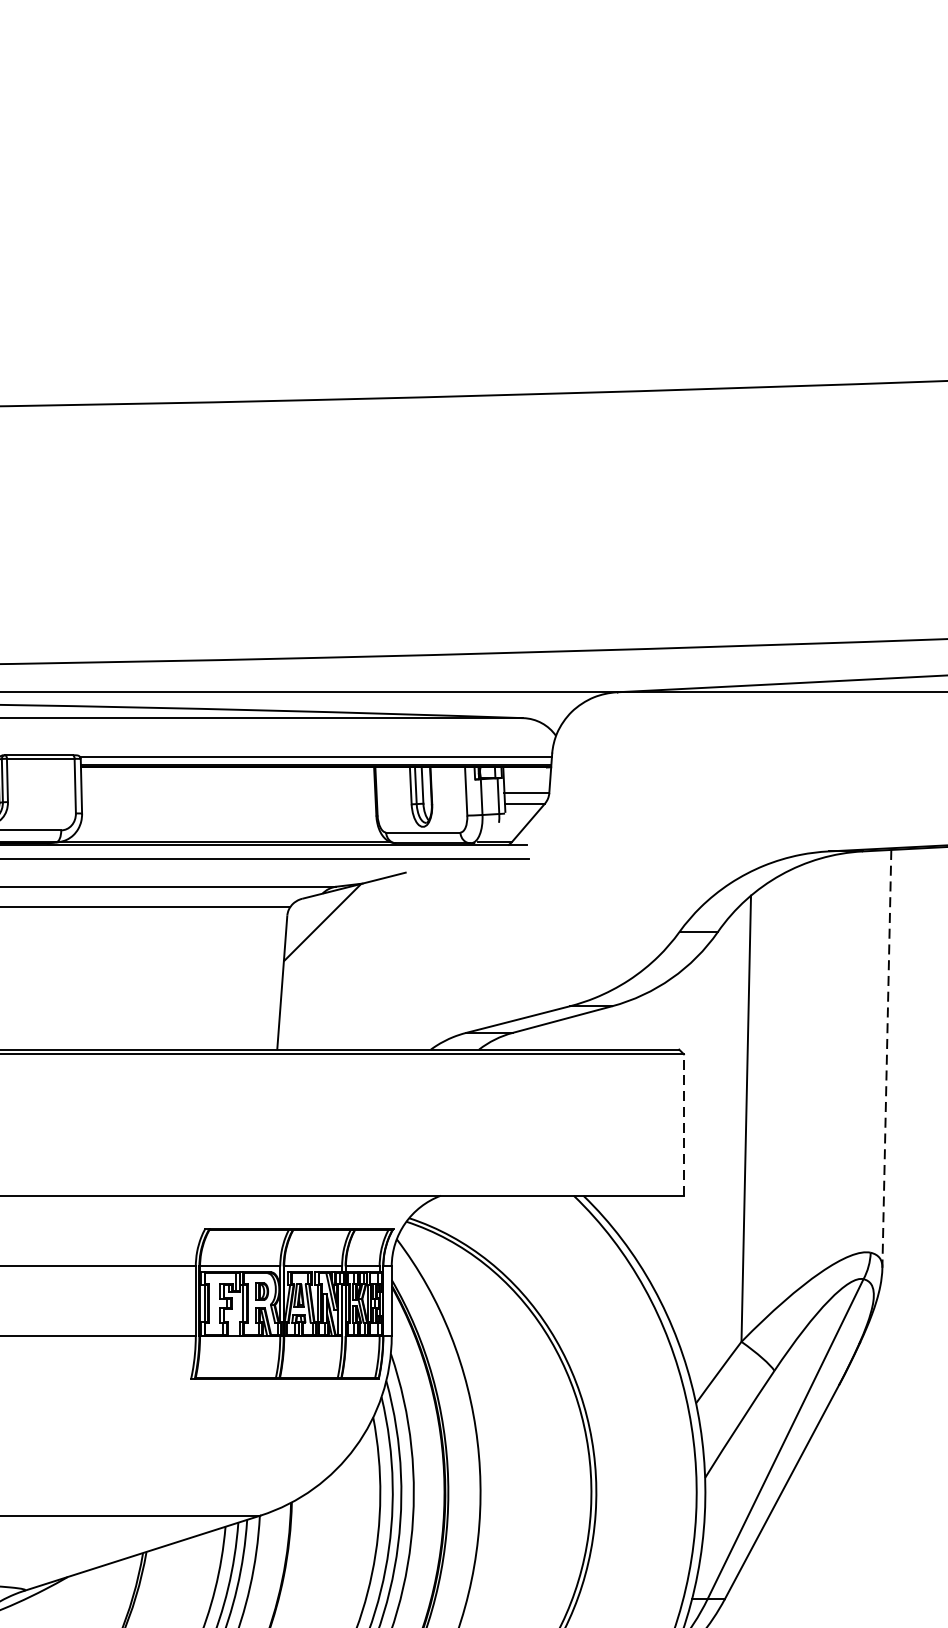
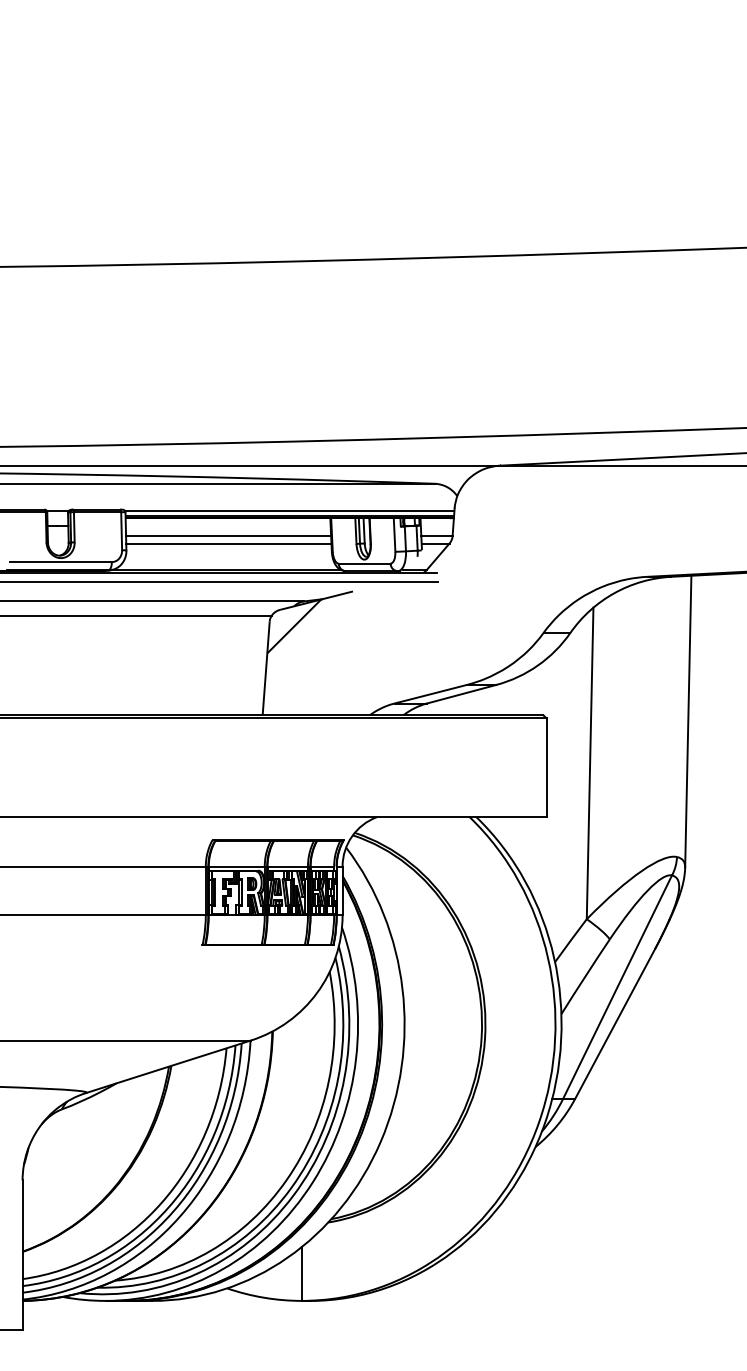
line: (228, 793) -> (228, 536), added
line: (228, 803) -> (228, 543), added
line: (887, 1058) -> (688, 721), dashed -> solid
line: (683, 1124) -> (546, 767), dashed -> solid

